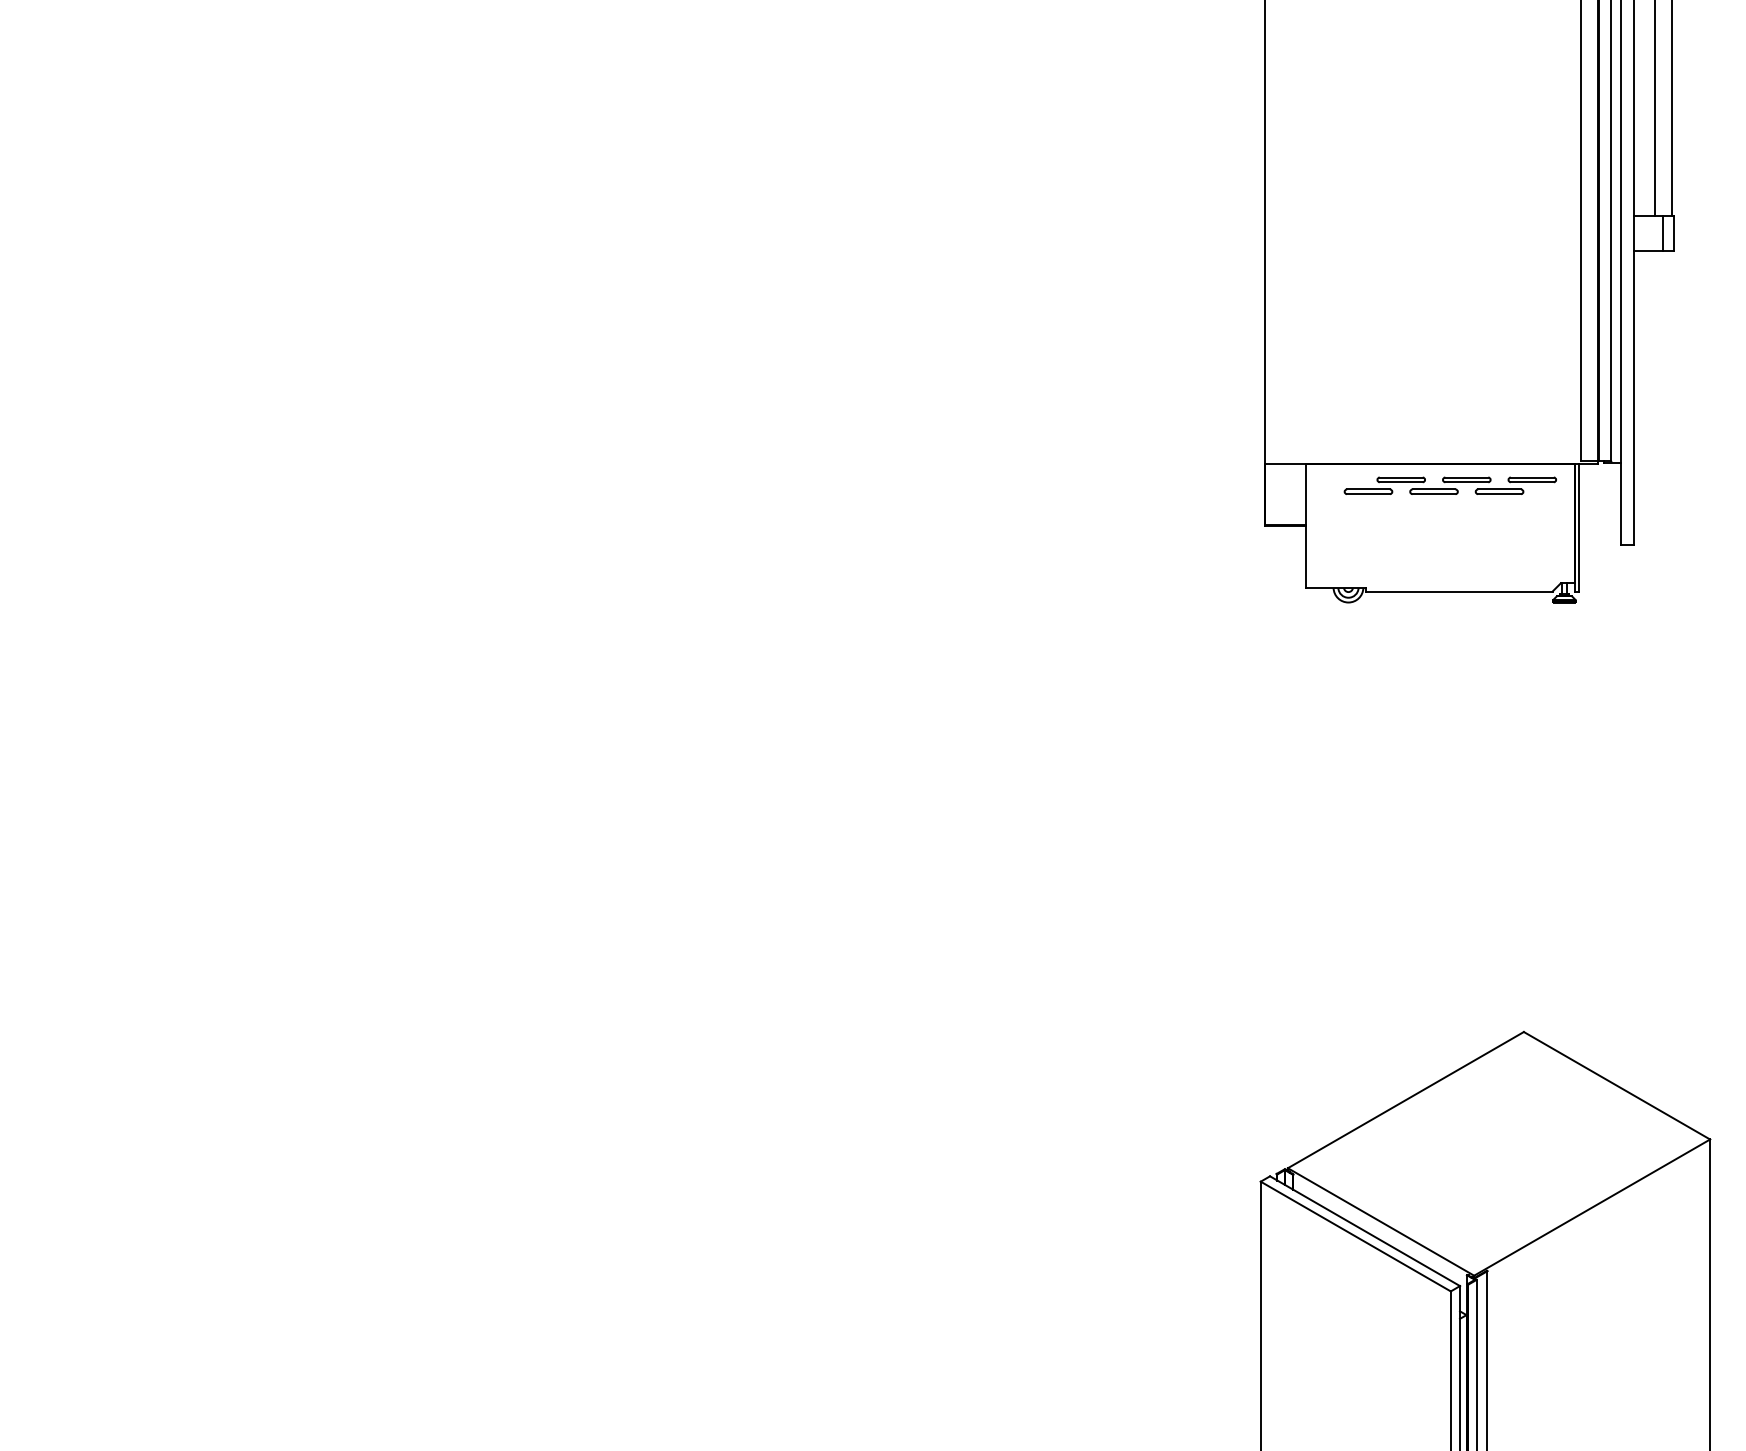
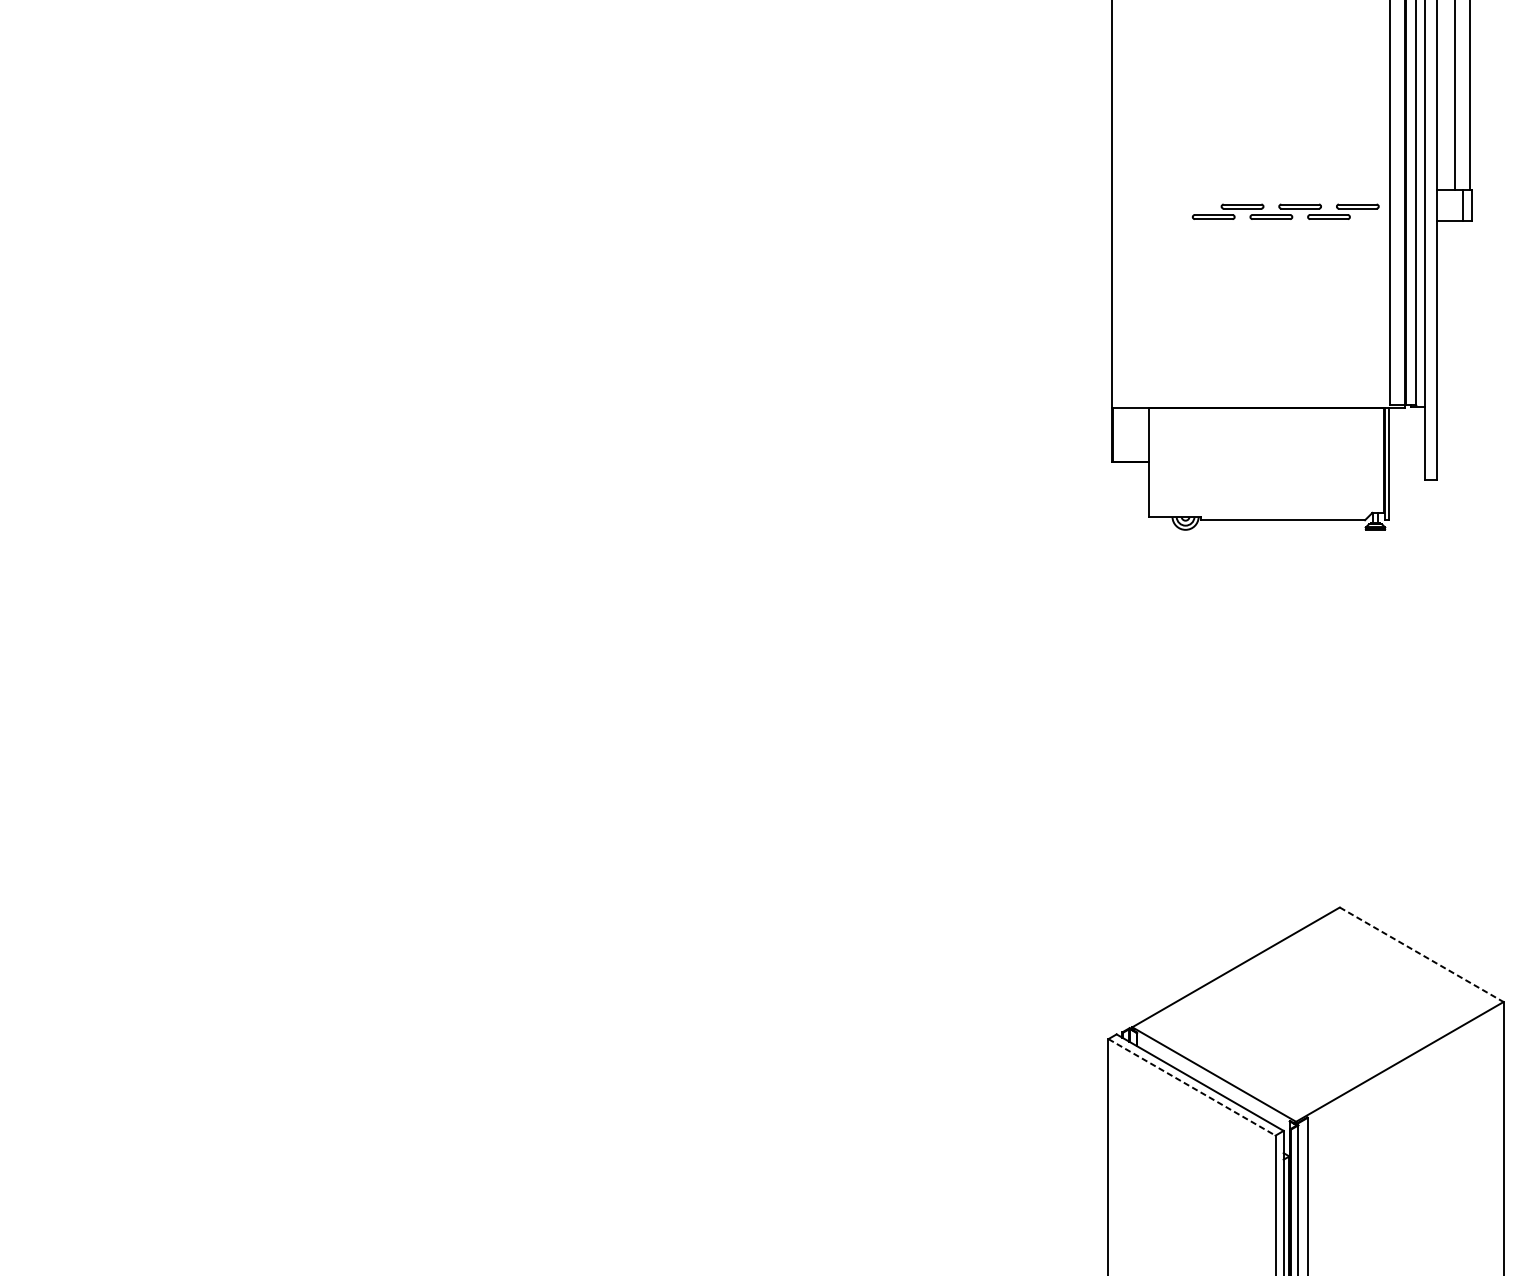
part: (1449, 485) -> (1284, 211), moved
line: (1617, 1085) -> (1422, 954), solid -> dashed
line: (1355, 1236) -> (1191, 1087), solid -> dashed

